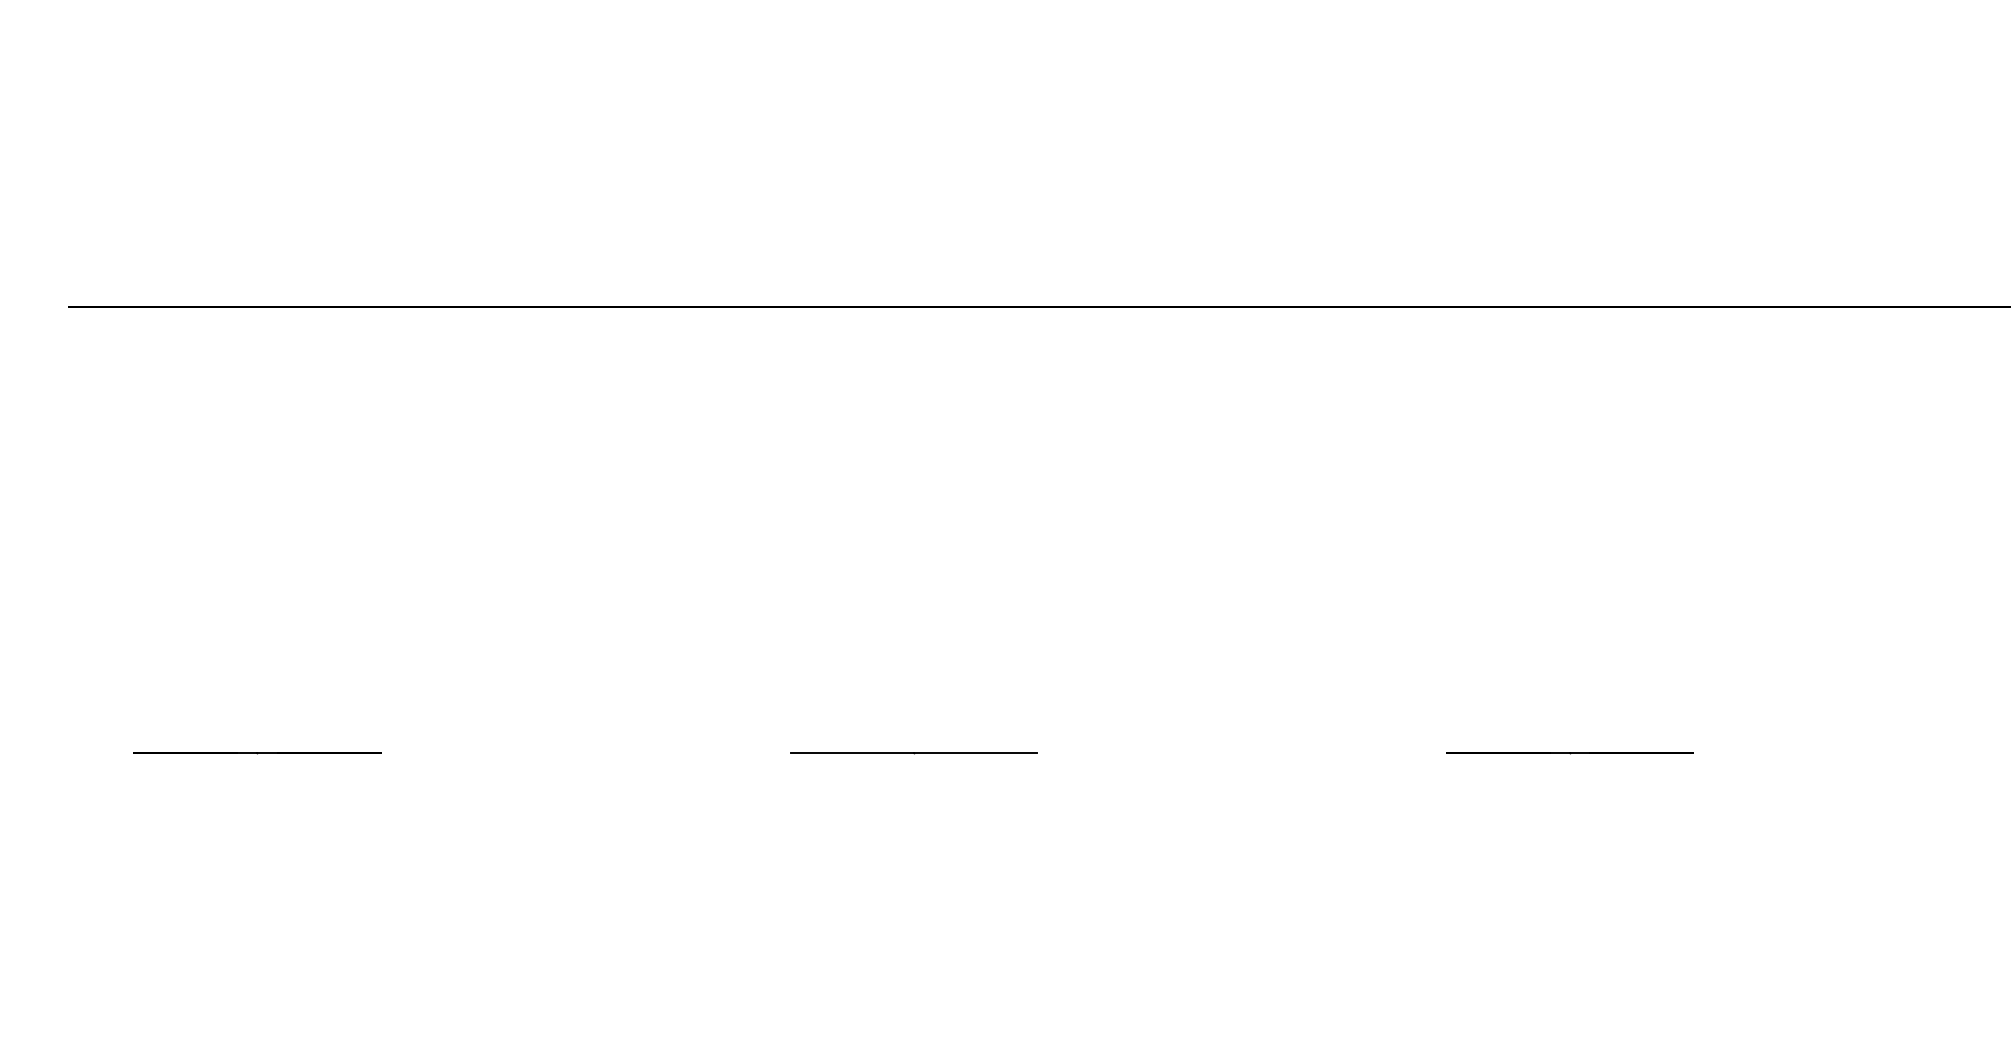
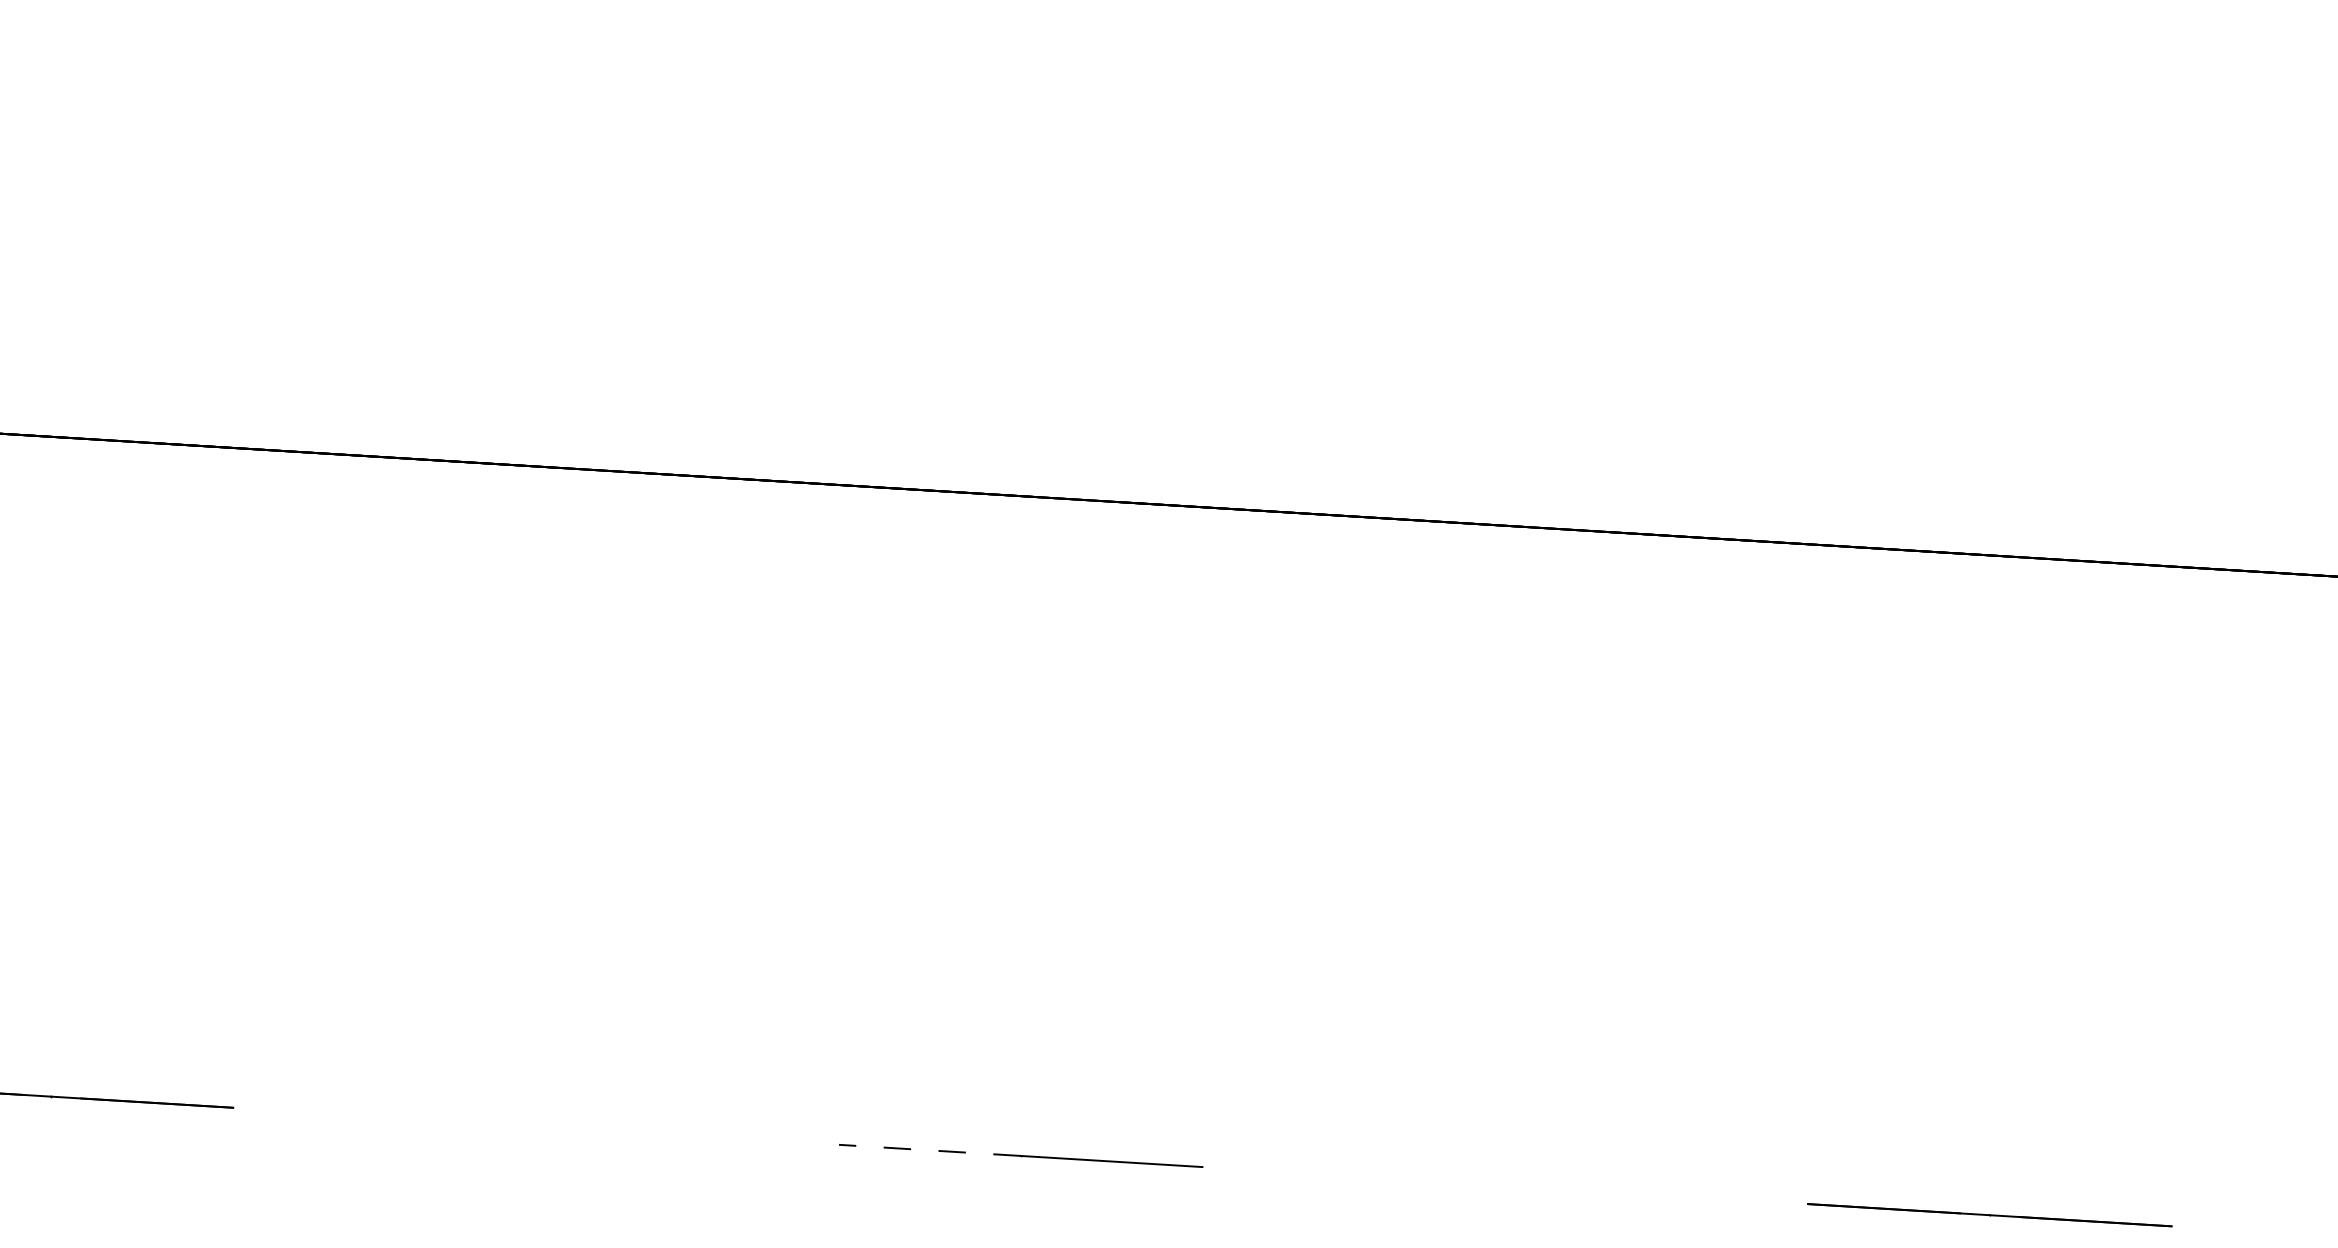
line: (852, 752) -> (930, 1150), solid -> dashed

